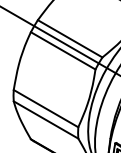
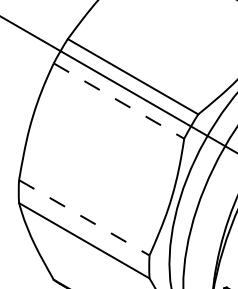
line: (63, 51) -> (119, 102), solid -> dashed
line: (46, 108) -> (85, 217), solid -> dashed

